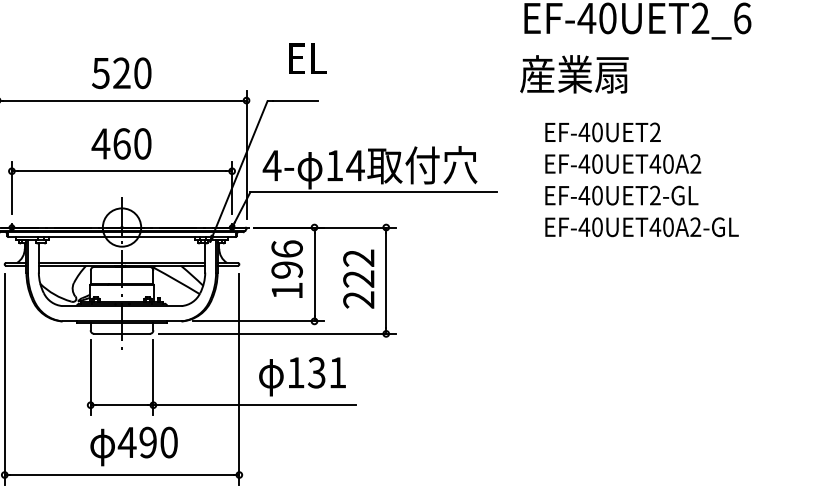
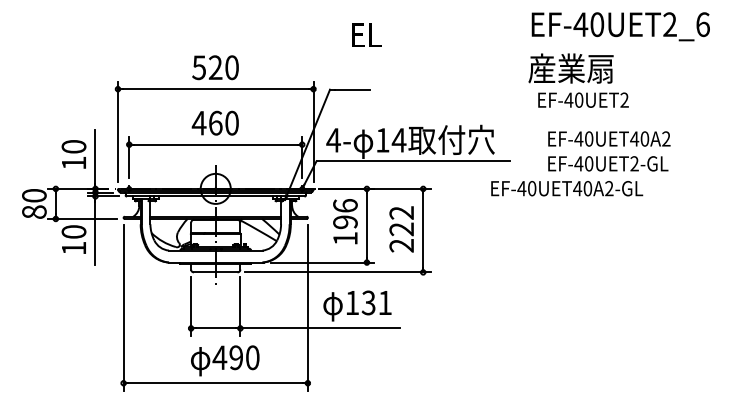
text: (307, 57) -> (366, 34), moved
text: (603, 131) -> (583, 99), moved
text: (642, 227) -> (567, 188), moved

